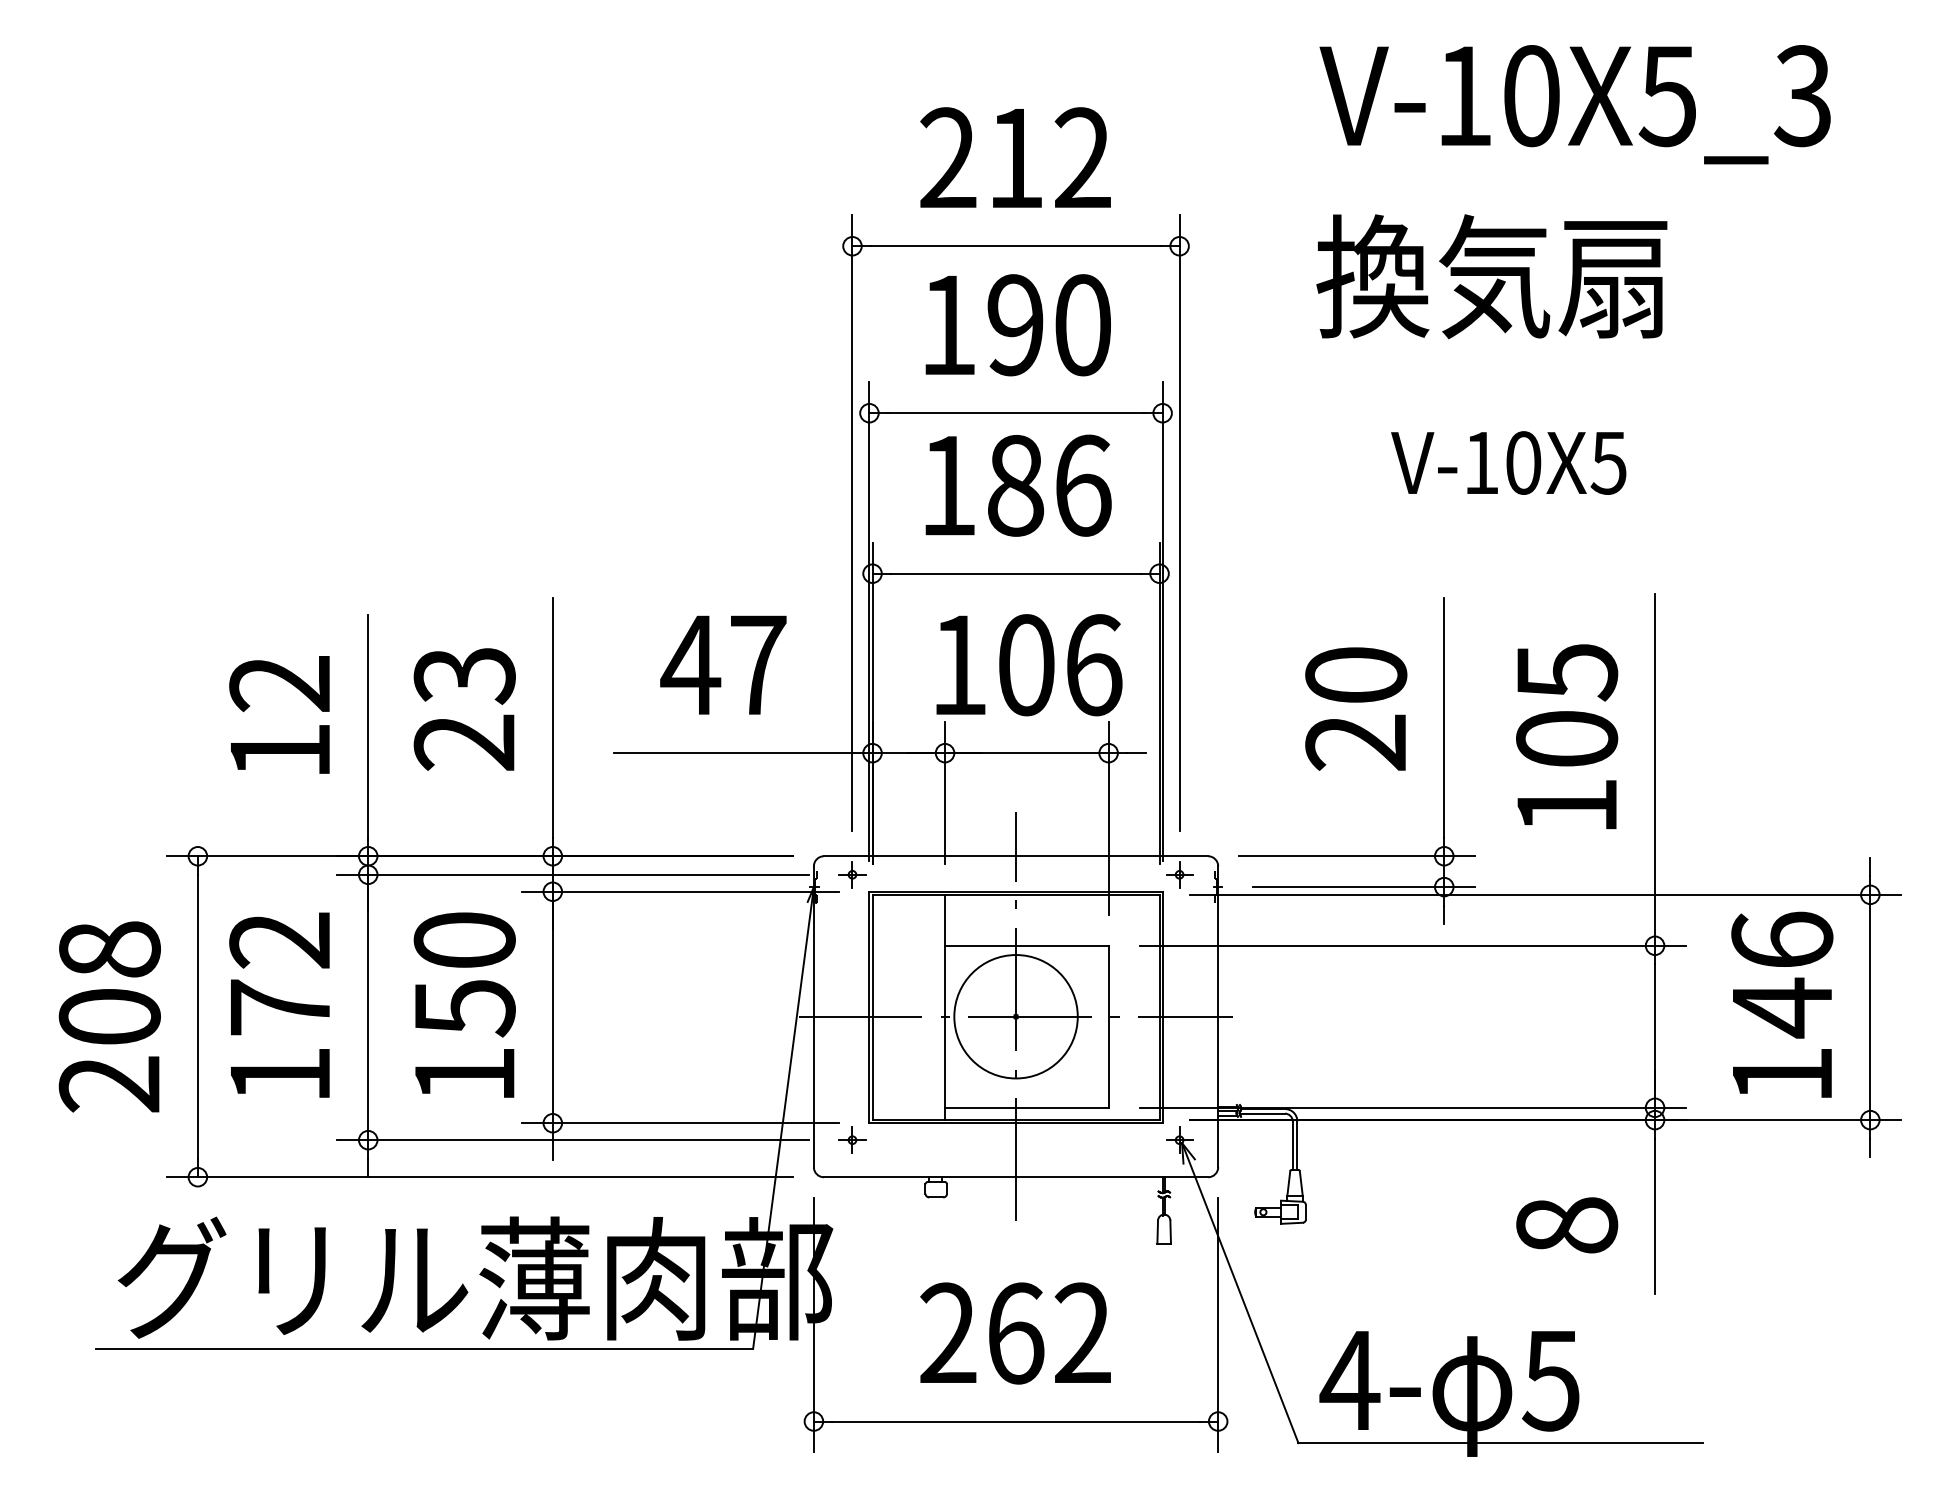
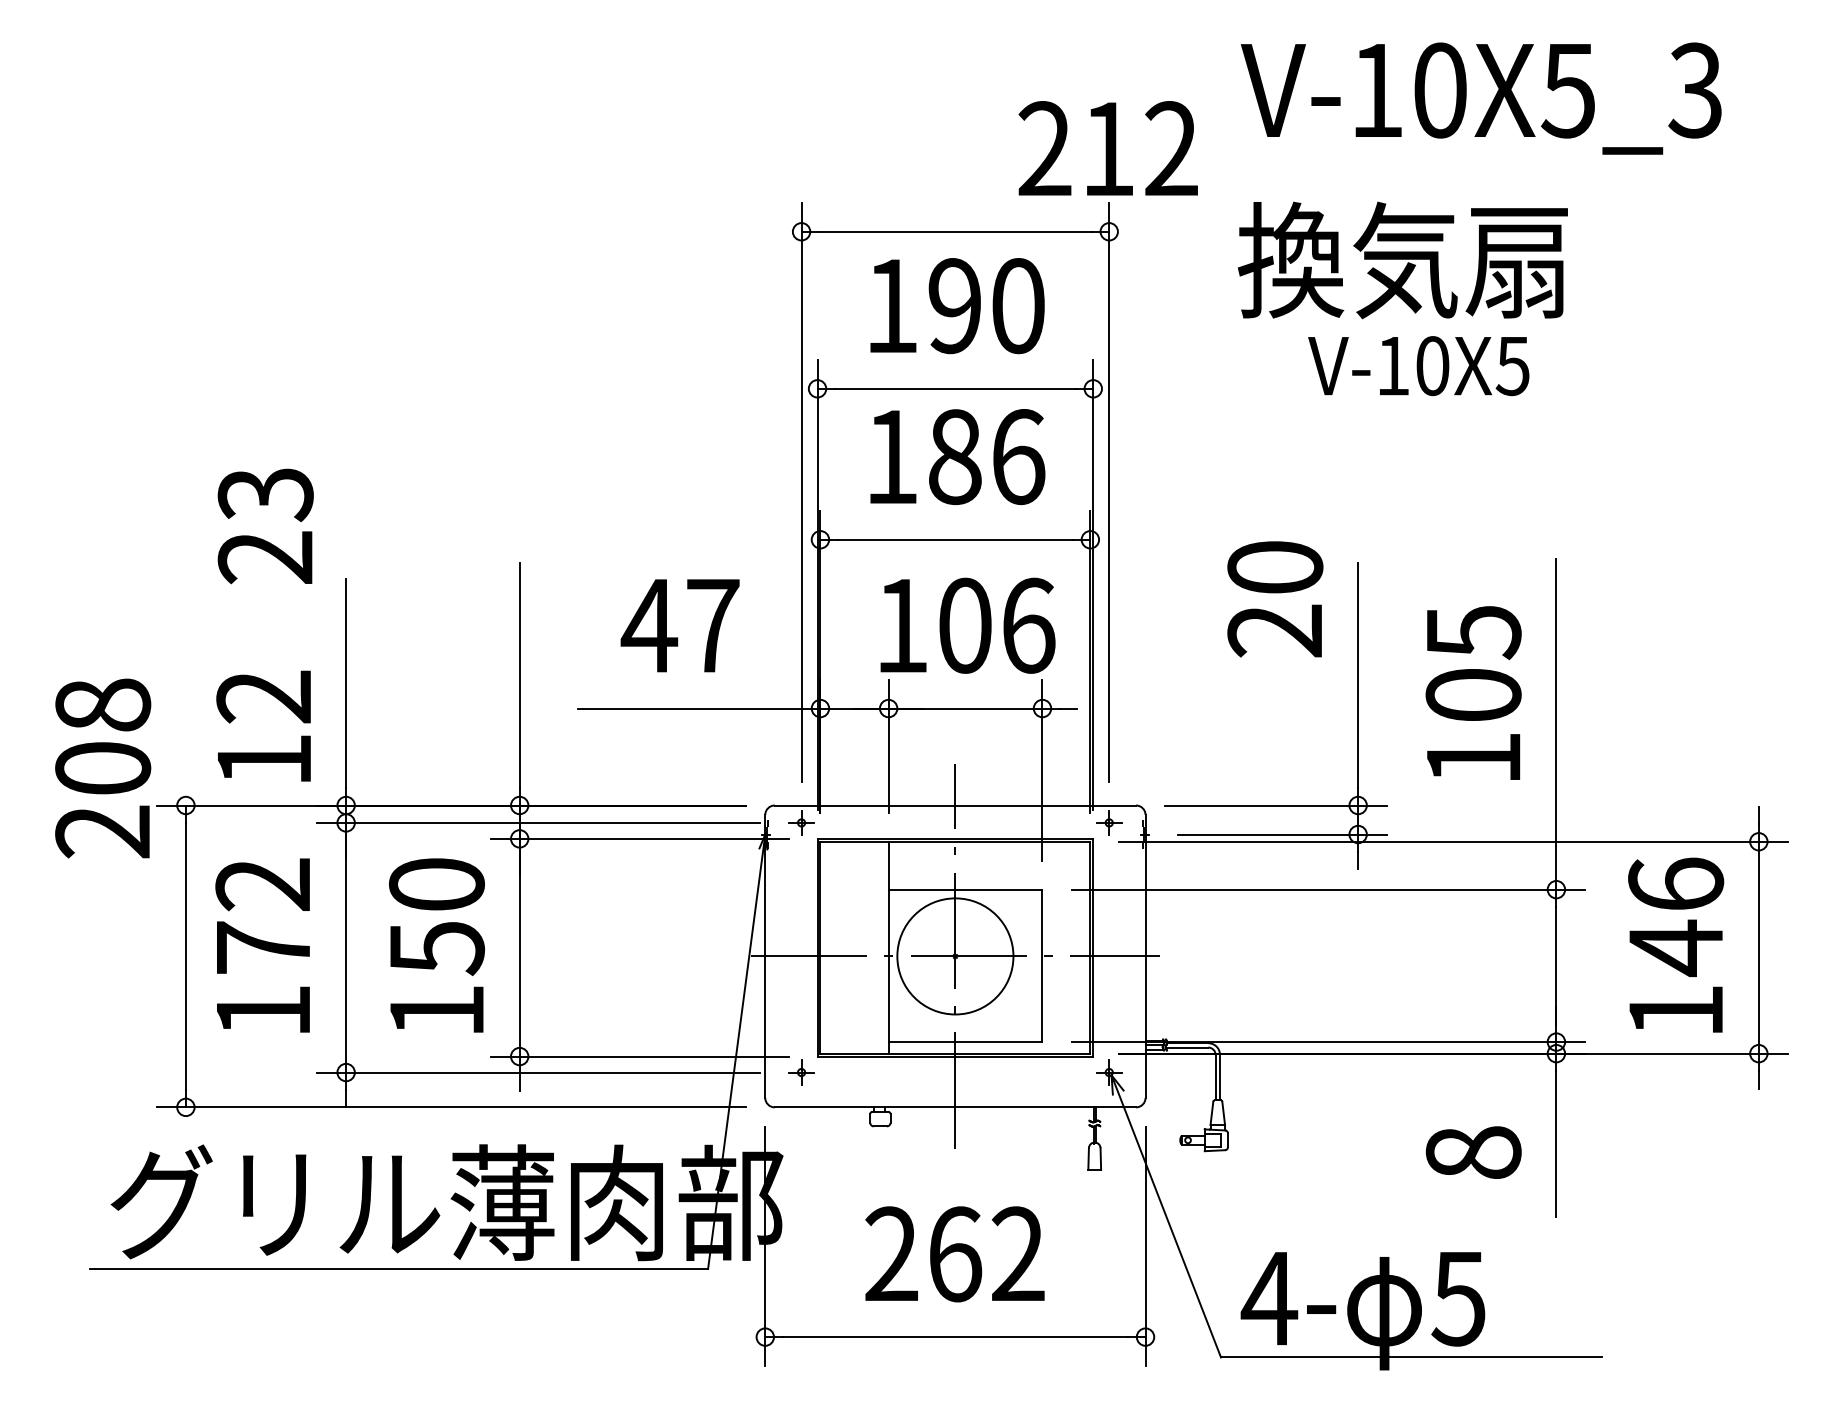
text: (1015, 157) -> (1108, 148), moved
text: (1508, 462) -> (1418, 365), moved
text: (1356, 708) -> (1275, 598), moved
text: (464, 709) -> (265, 526), moved
text: (279, 714) -> (263, 725), moved
text: (109, 1016) -> (102, 768), moved

